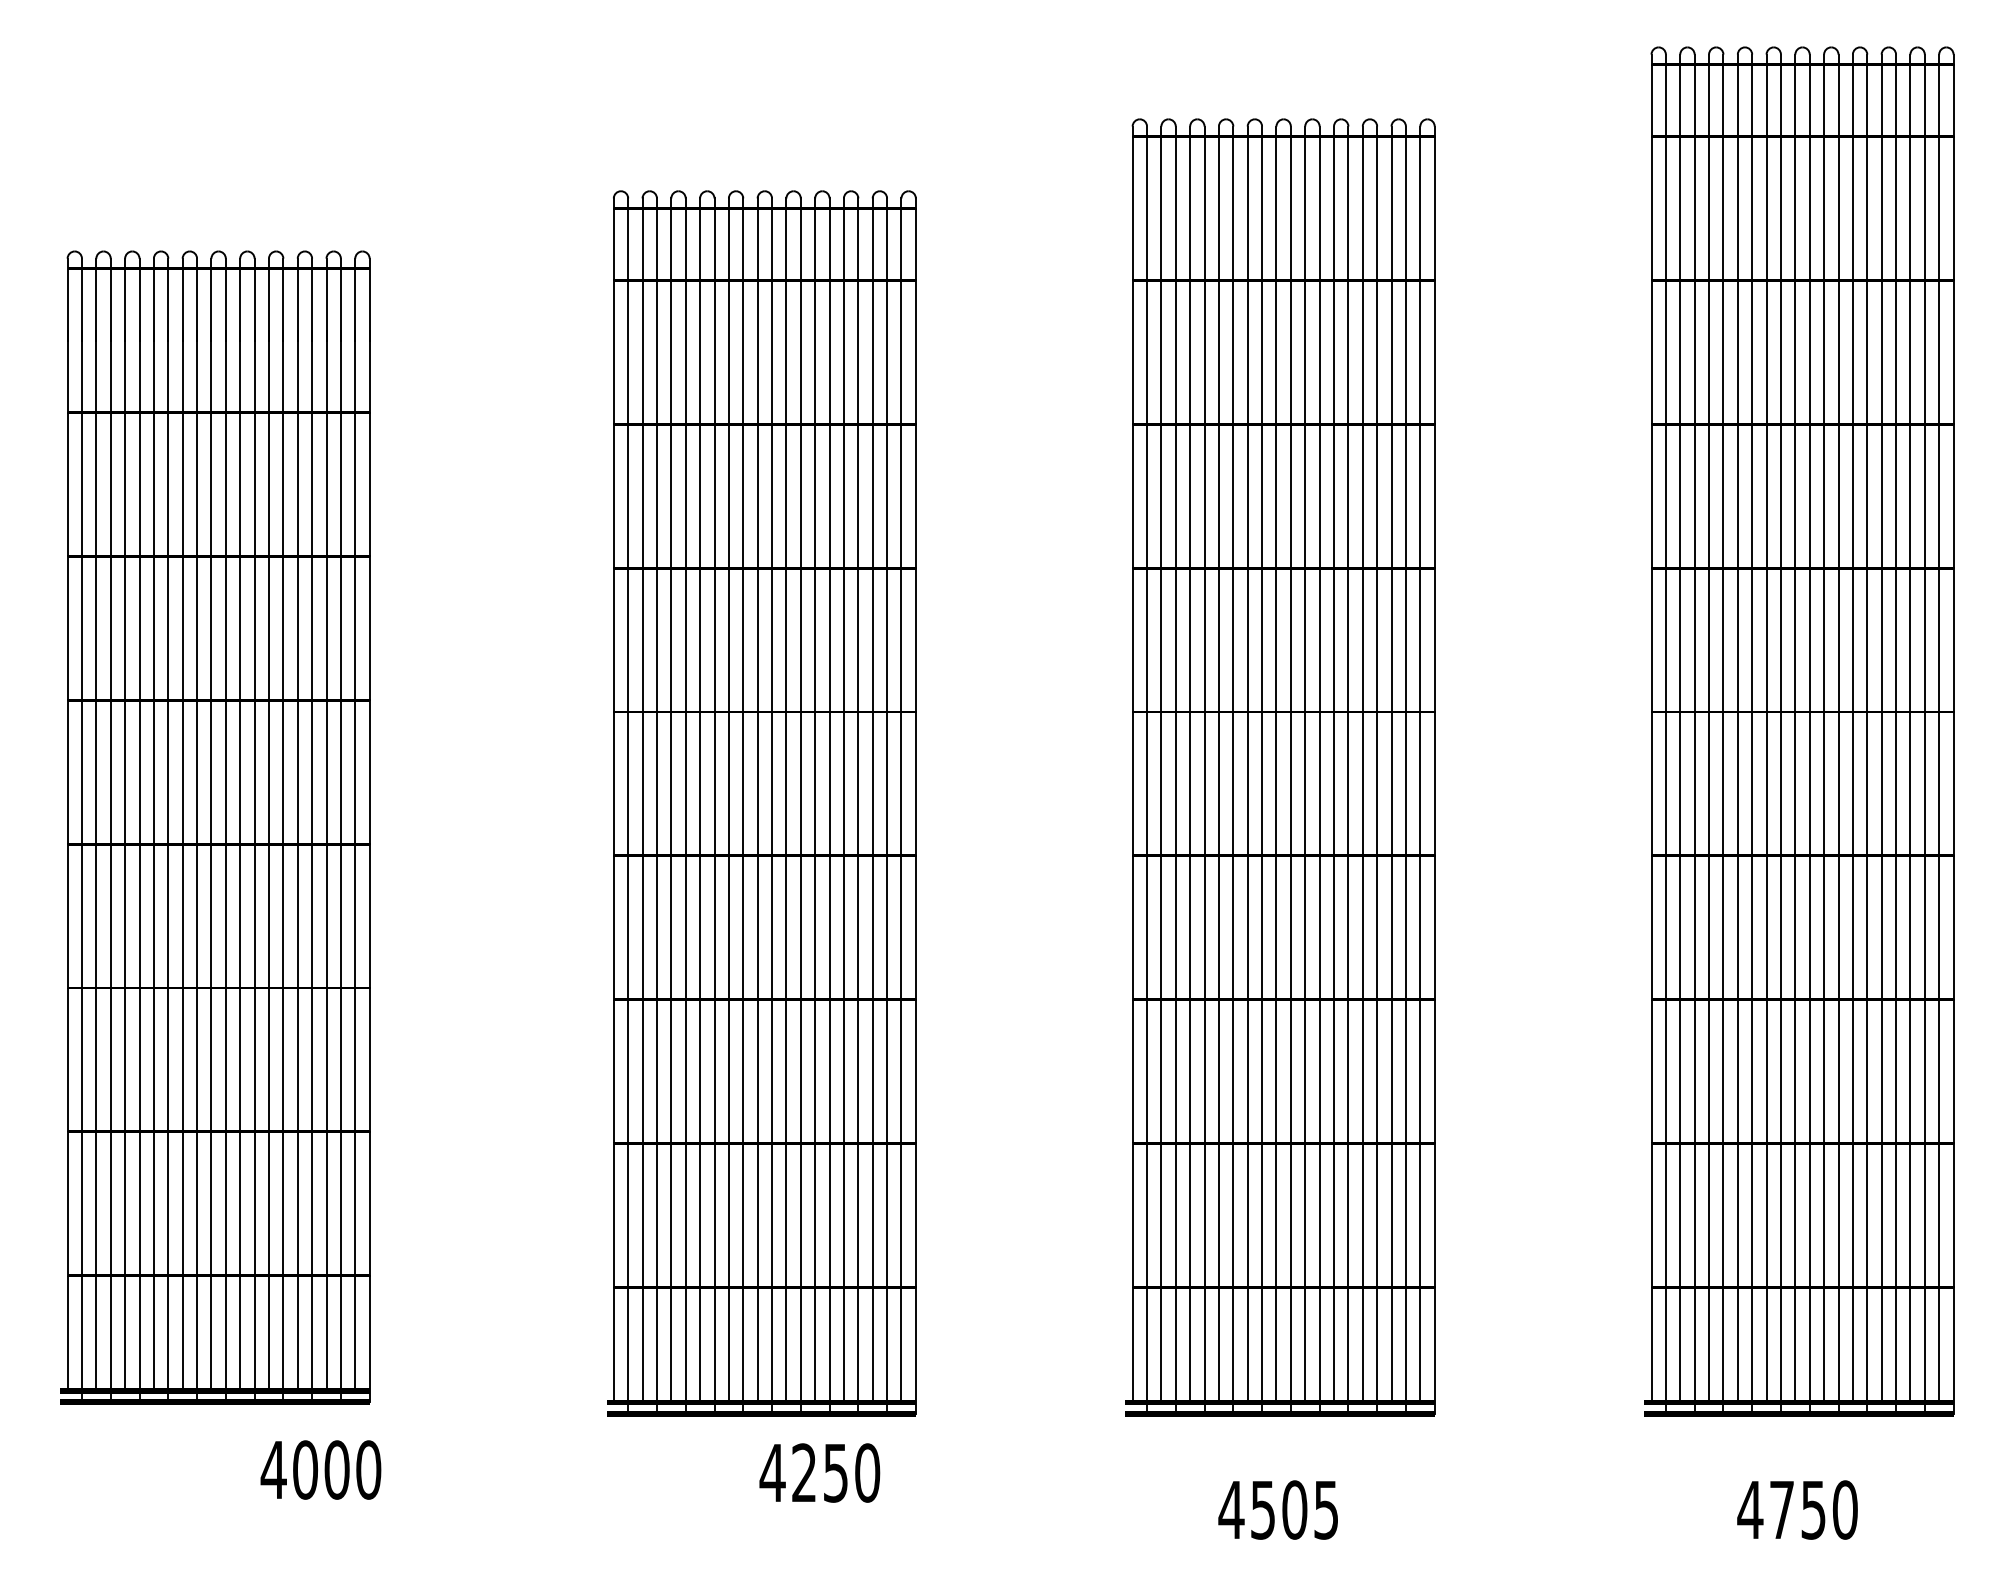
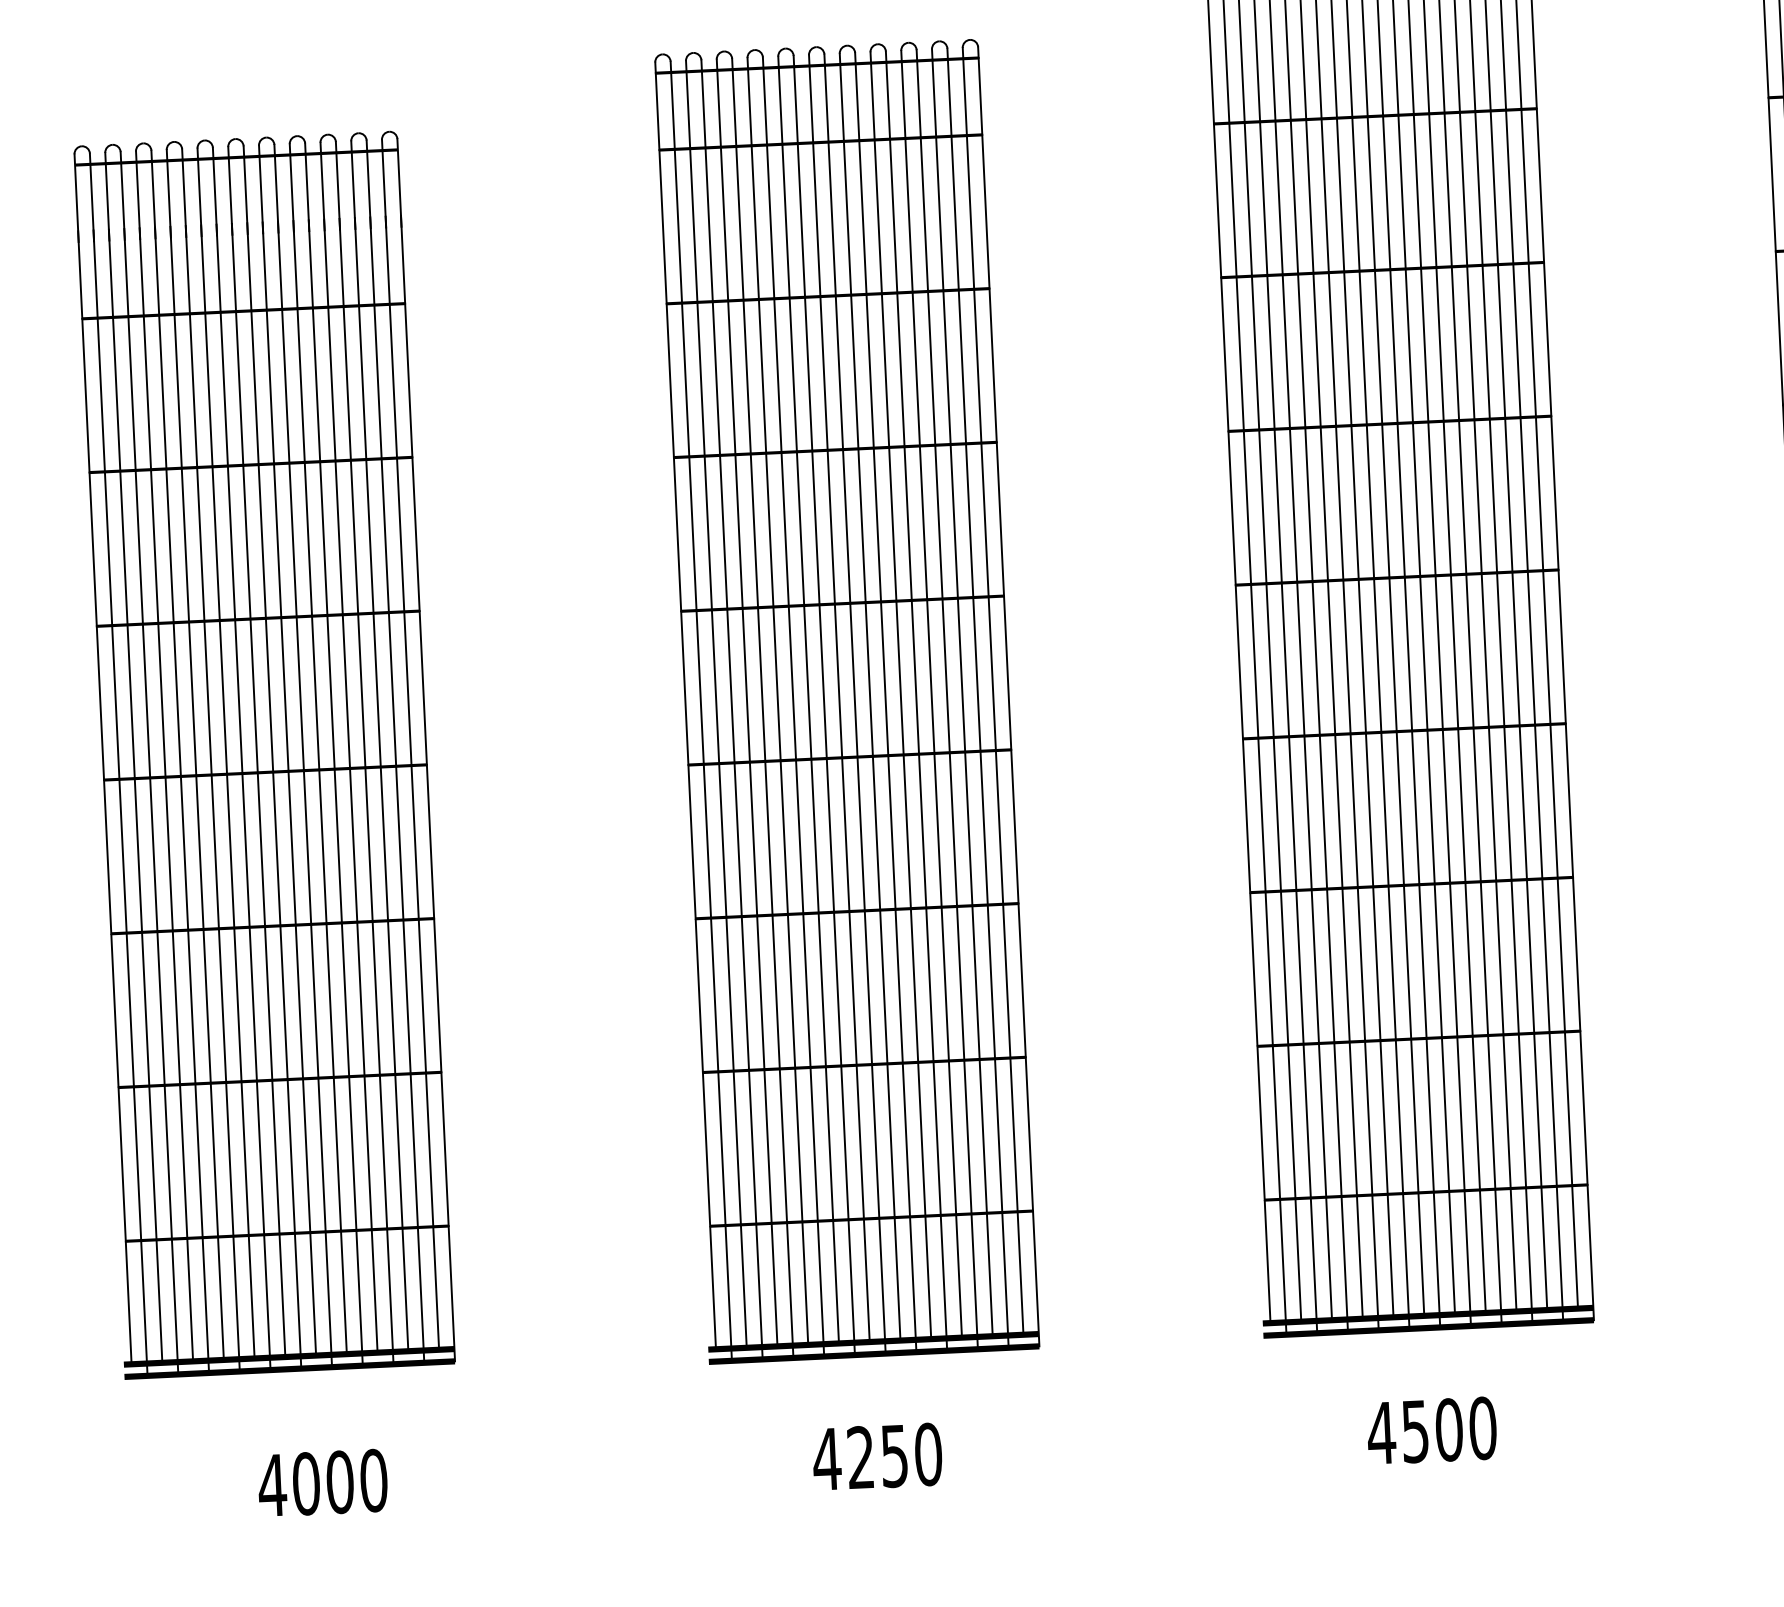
text: (320, 1469) -> (322, 1482), moved
text: (819, 1472) -> (877, 1456), moved
text: (1326, 1509) -> (1483, 1427), 4505 -> 4500

